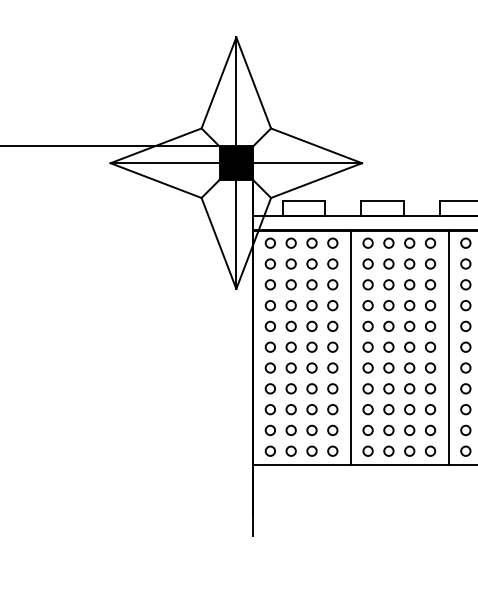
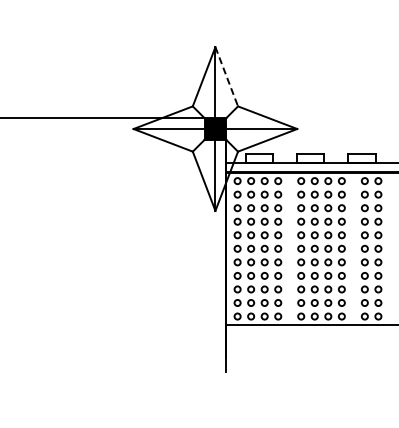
line: (253, 82) -> (226, 76), solid -> dashed
line: (350, 348) -> (289, 249), removed
line: (448, 348) -> (353, 249), removed

